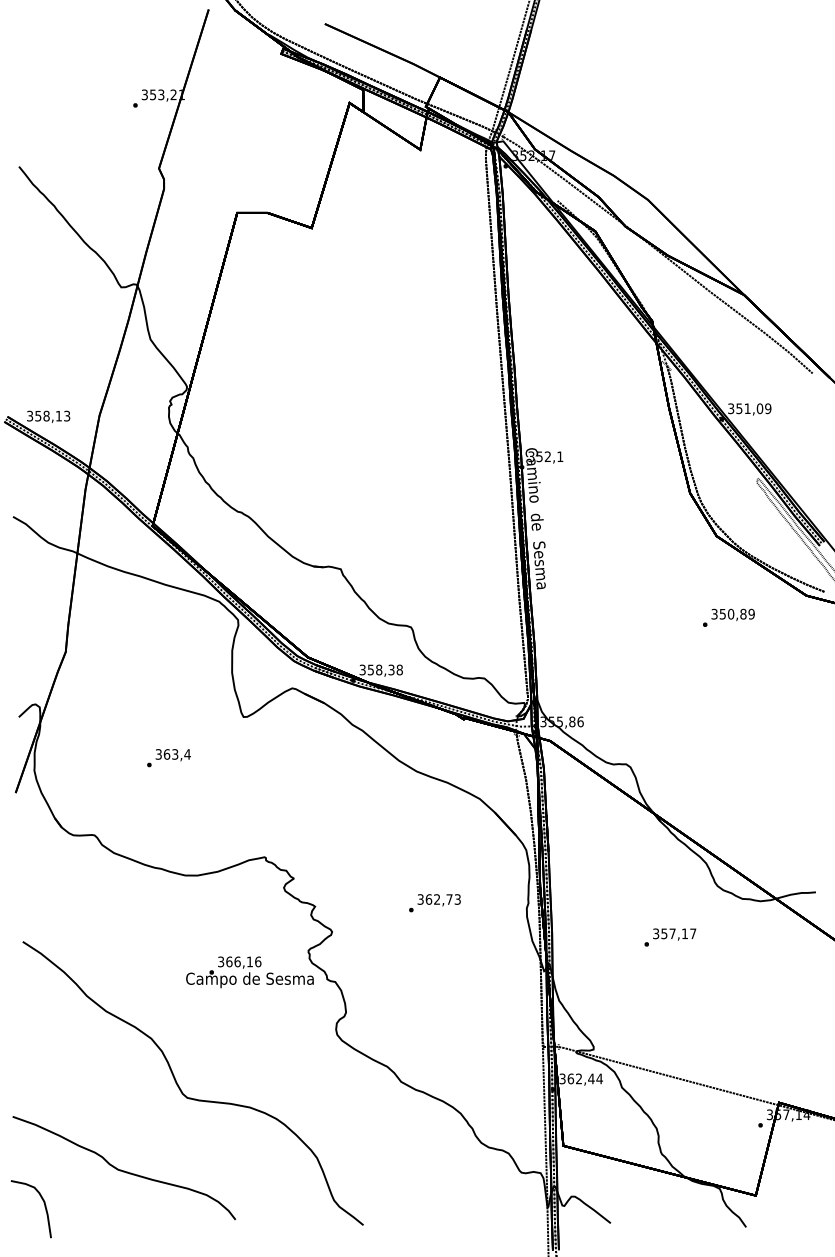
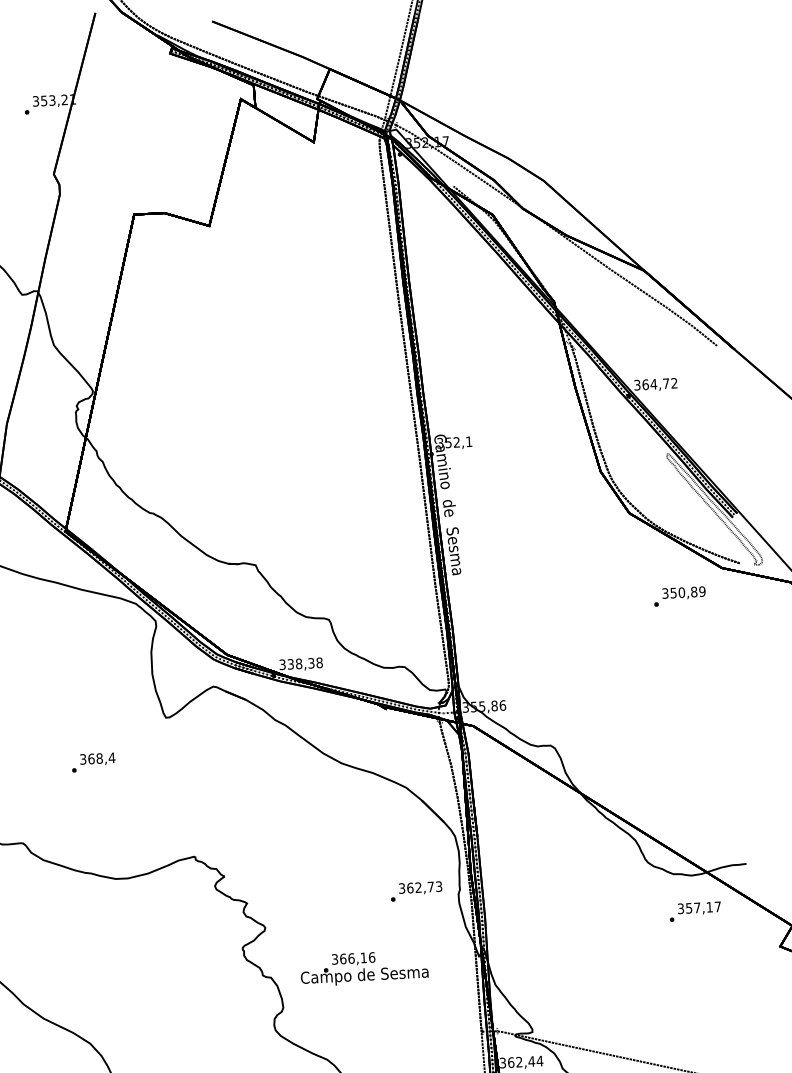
text: (753, 408) -> (659, 383), 351,09 -> 364,72
text: (728, 617) -> (679, 596), moved
text: (370, 669) -> (290, 663), 358,38 -> 338,38
text: (175, 754) -> (99, 758), 363,4 -> 368,4
text: (434, 903) -> (416, 891), moved
text: (670, 937) -> (695, 911), moved
text: (249, 972) -> (363, 968), moved

